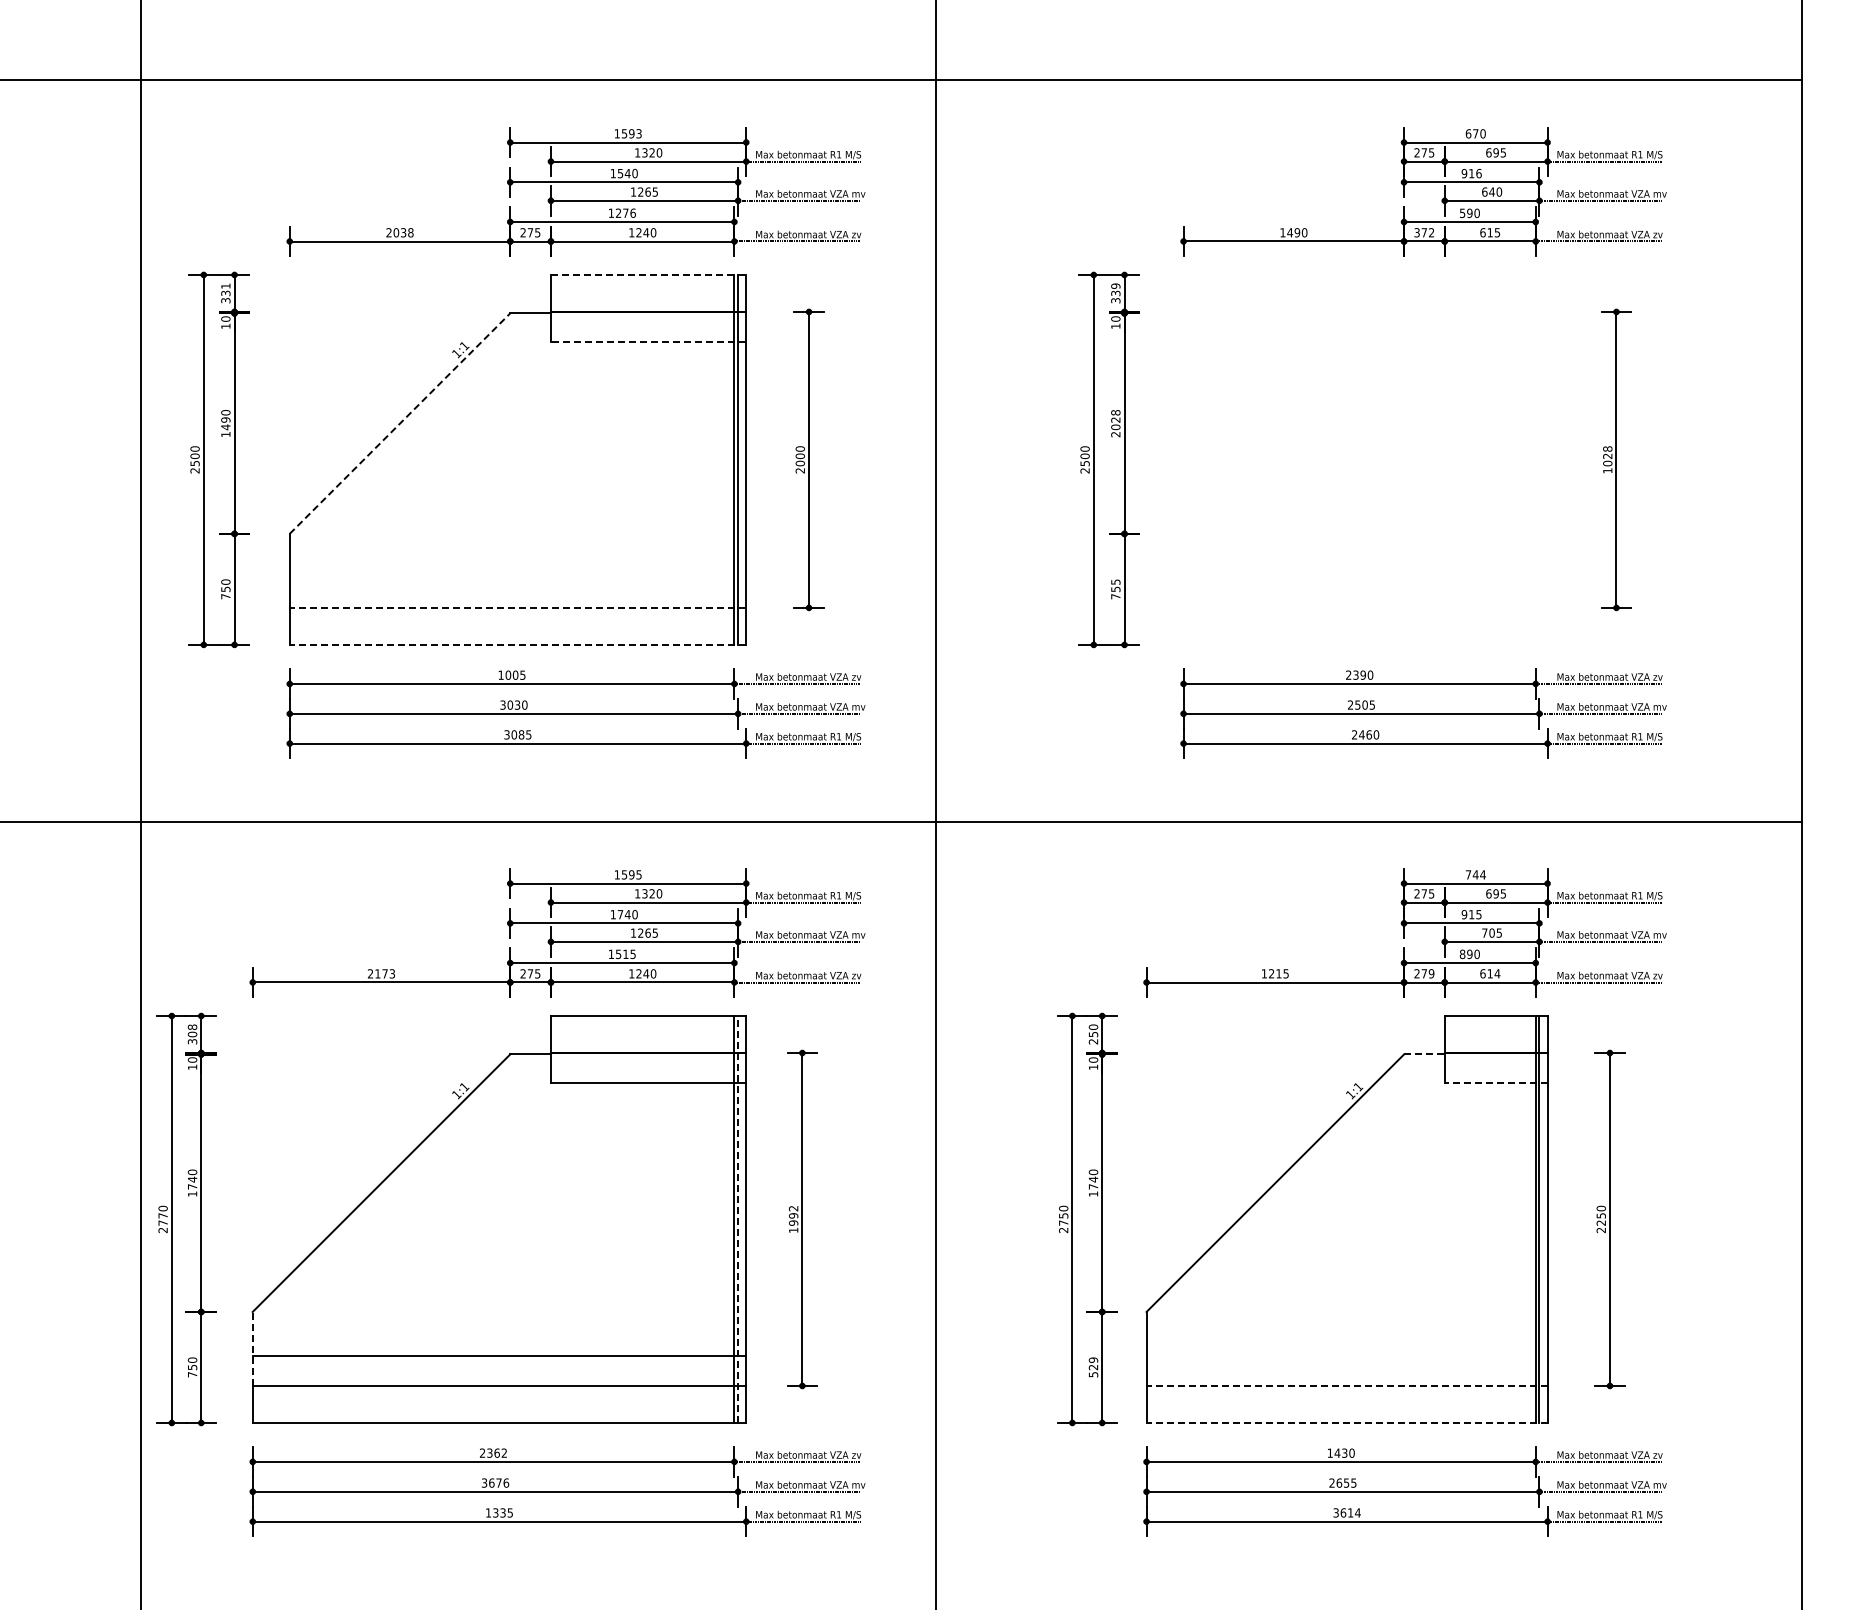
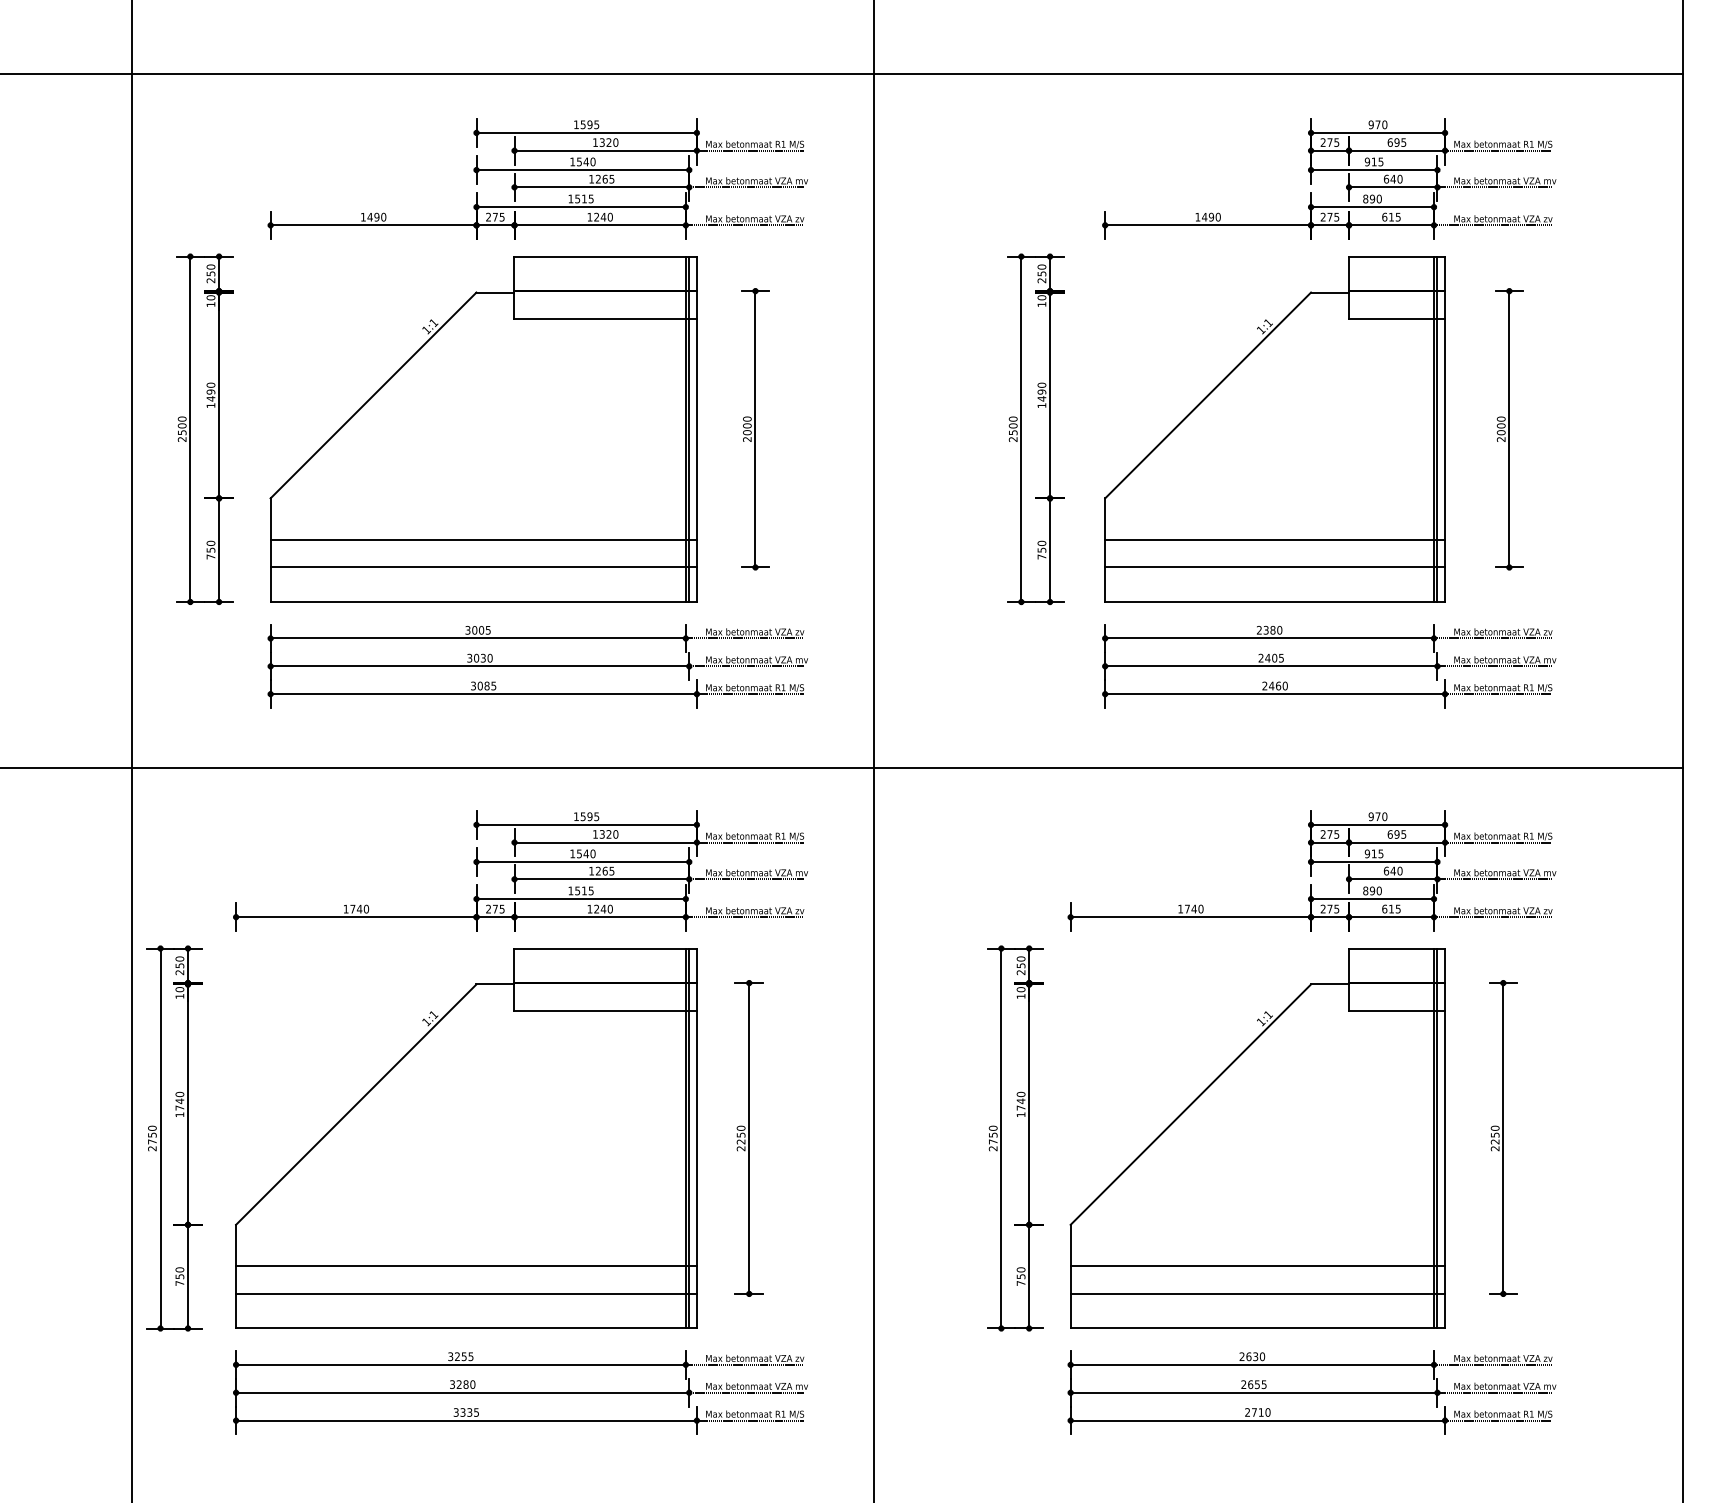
text: (638, 133) -> (596, 124), 1593 -> 1595
text: (1468, 133) -> (1371, 124), 670 -> 970
text: (1478, 173) -> (1380, 161), 916 -> 915
text: (625, 212) -> (584, 198), 1276 -> 1515
text: (1462, 212) -> (1365, 198), 590 -> 890
text: (399, 232) -> (373, 216), 2038 -> 1490
text: (1424, 232) -> (1330, 216), 372 -> 275
line: (648, 274) -> (605, 256), dashed -> solid
text: (225, 293) -> (210, 273), 331 -> 250
text: (1115, 293) -> (1041, 273), 339 -> 250
line: (648, 341) -> (605, 318), dashed -> solid
line: (399, 423) -> (373, 395), dashed -> solid
text: (1115, 423) -> (1041, 395), 2028 -> 1490
part: (1365, 459) -> (1275, 428), added
text: (1607, 459) -> (1501, 428), 1028 -> 2000
line: (517, 578) -> (483, 540), added
text: (1115, 581) -> (1041, 542), 755 -> 750
line: (517, 607) -> (483, 567), dashed -> solid
line: (517, 644) -> (483, 601), dashed -> solid
text: (500, 674) -> (467, 629), 1005 -> 3005
text: (1363, 674) -> (1273, 629), 2390 -> 2380
text: (1357, 704) -> (1267, 657), 2505 -> 2405
text: (1475, 874) -> (1377, 816), 744 -> 970
text: (620, 914) -> (579, 853), 1740 -> 1540
text: (1492, 932) -> (1393, 870), 705 -> 640
text: (381, 973) -> (356, 908), 2173 -> 1740
text: (1278, 973) -> (1193, 908), 1215 -> 1740
text: (1431, 973) -> (1336, 908), 279 -> 275
text: (1497, 973) -> (1398, 908), 614 -> 615
text: (192, 1034) -> (179, 965), 308 -> 250
line: (1424, 1054) -> (1330, 984), dashed -> solid
line: (1495, 1082) -> (1396, 1010), dashed -> solid
text: (162, 1215) -> (151, 1134), 2770 -> 2750
line: (738, 1218) -> (689, 1137), dashed -> solid
text: (793, 1219) -> (740, 1138), 1992 -> 2250
line: (252, 1348) -> (235, 1258), dashed -> solid
line: (1346, 1356) -> (1257, 1266), added
text: (1093, 1367) -> (1021, 1276), 529 -> 750
line: (1347, 1385) -> (1258, 1293), dashed -> solid
line: (1347, 1422) -> (1258, 1328), dashed -> solid
text: (493, 1452) -> (460, 1356), 2362 -> 3255
text: (1333, 1452) -> (1245, 1356), 1430 -> 2630
text: (499, 1482) -> (466, 1384), 3676 -> 3280
text: (488, 1512) -> (456, 1412), 1335 -> 3335
text: (1346, 1512) -> (1257, 1412), 3614 -> 2710

